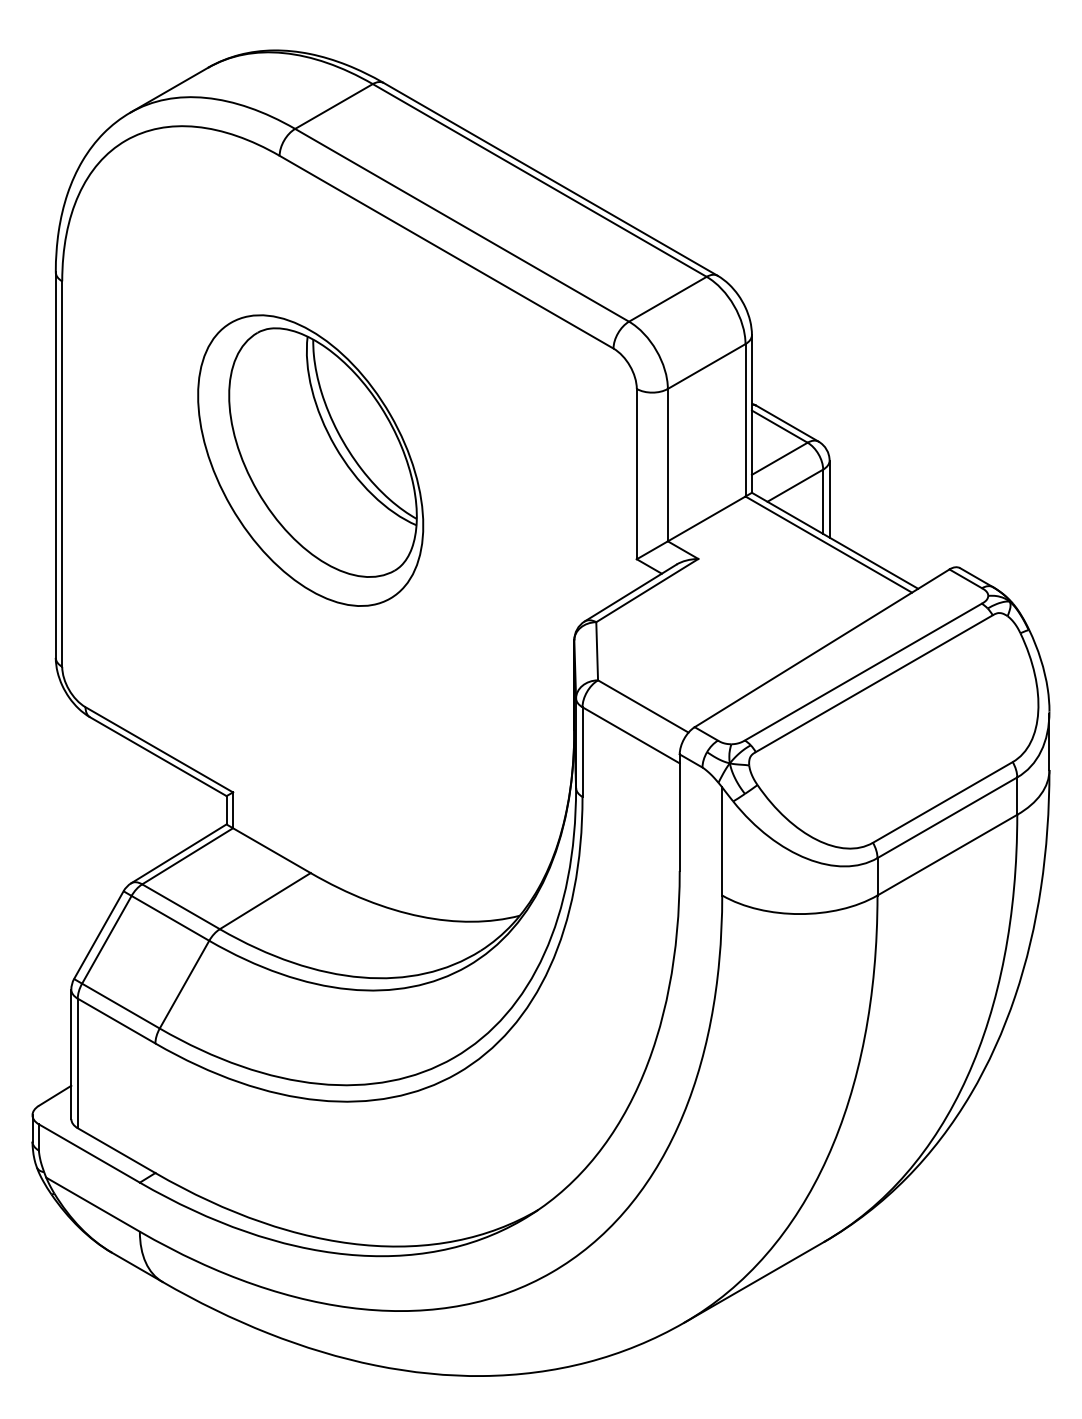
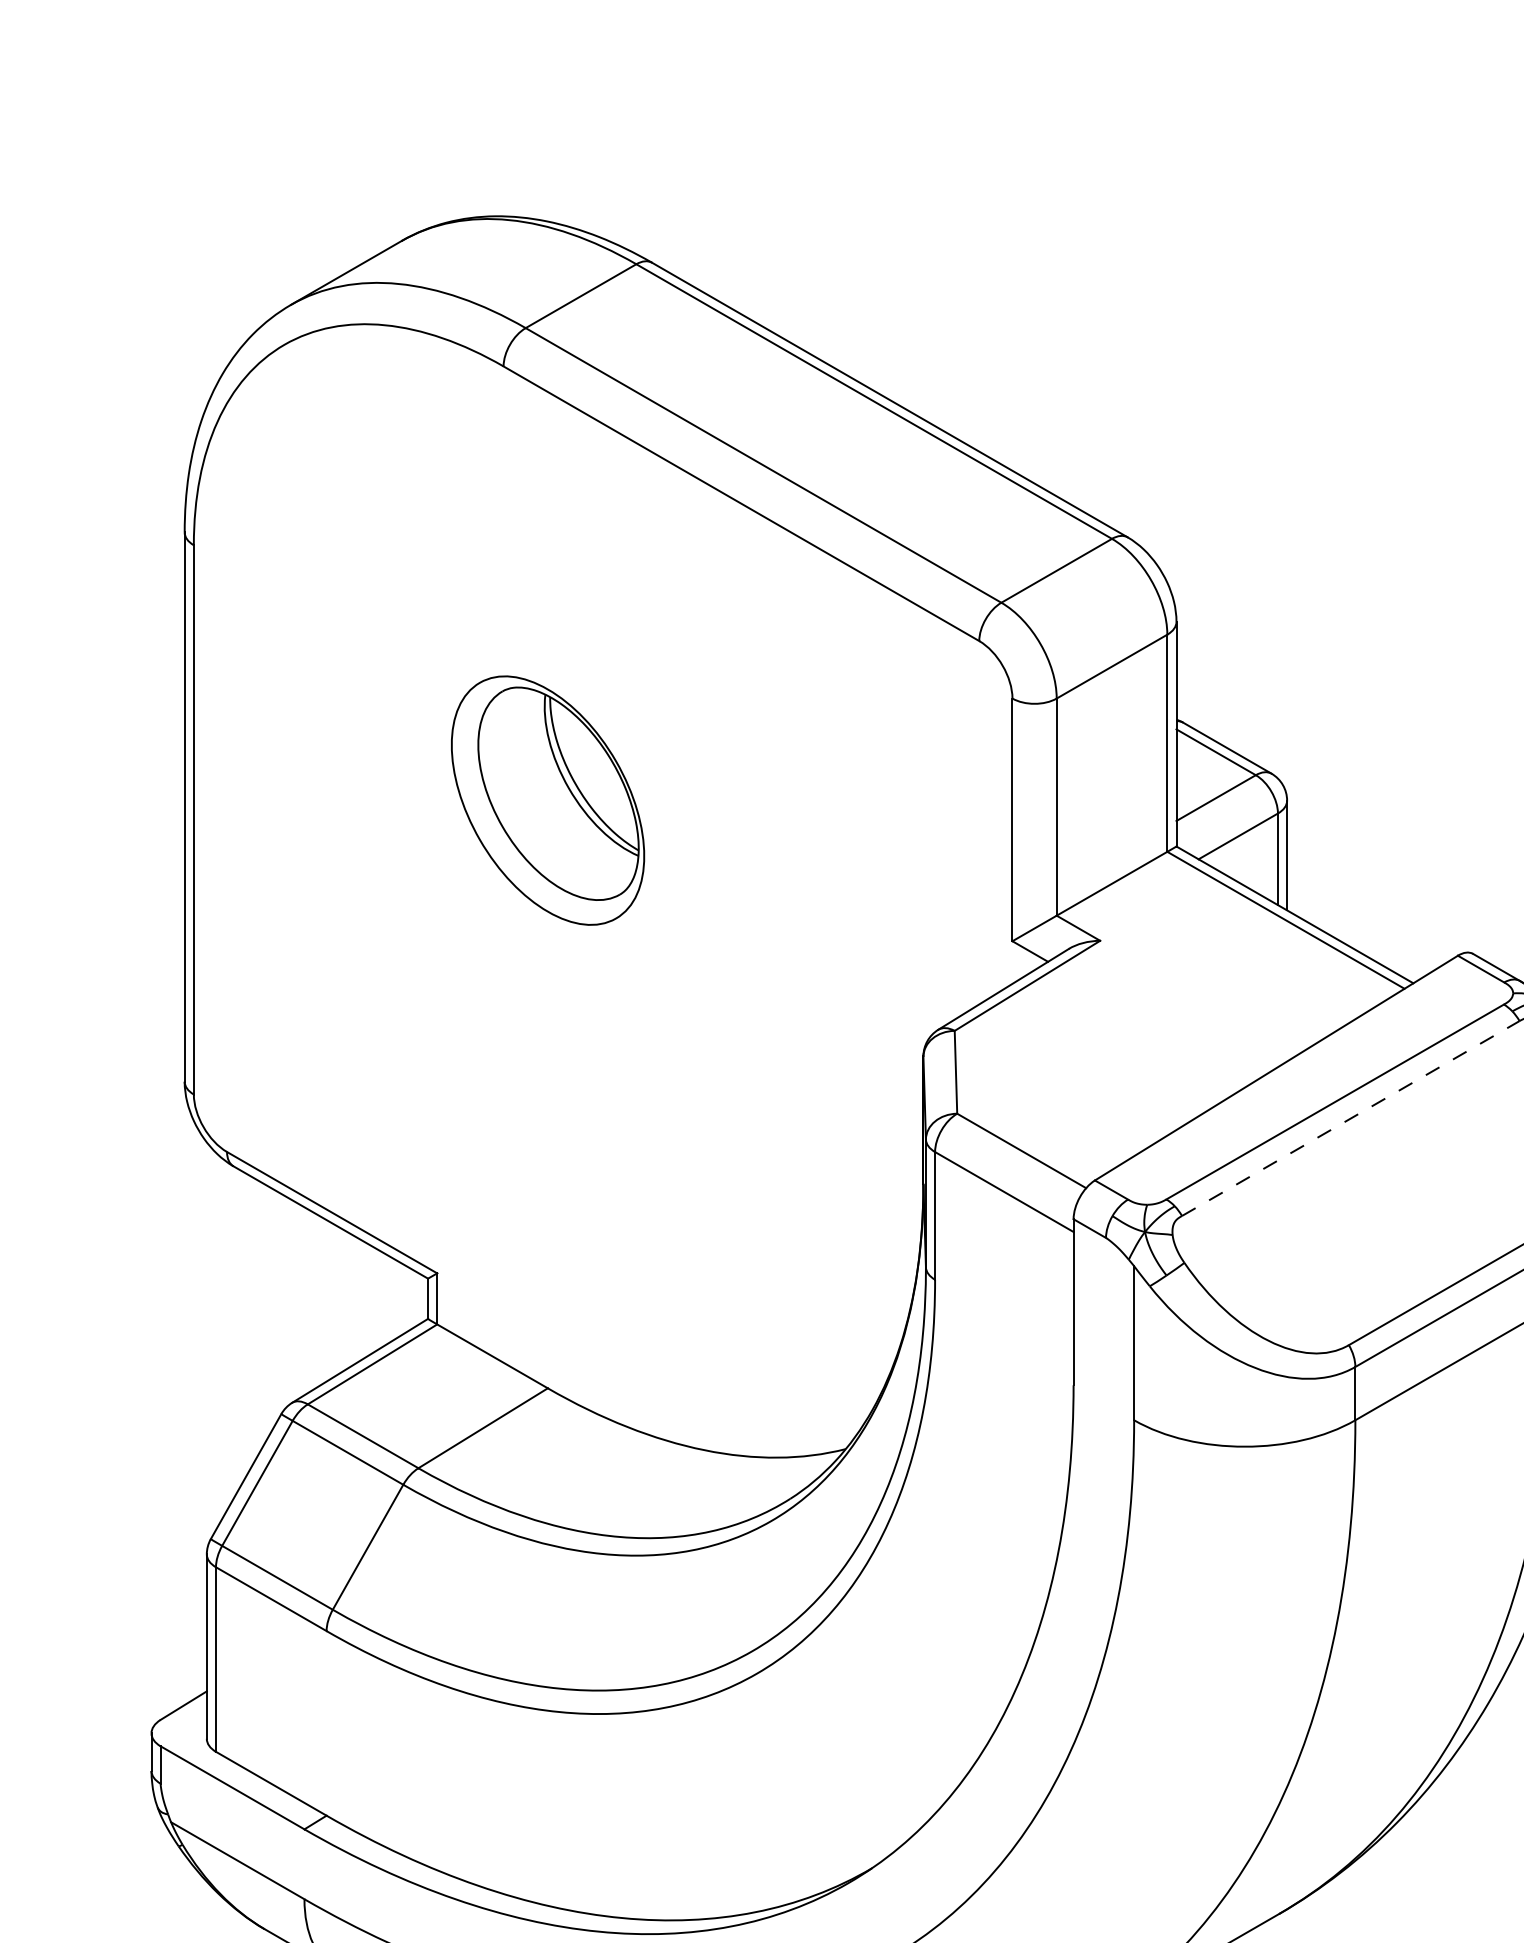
part: (310, 460) -> (547, 800), size x0.6
line: (874, 683) -> (1351, 1118), solid -> dashed

